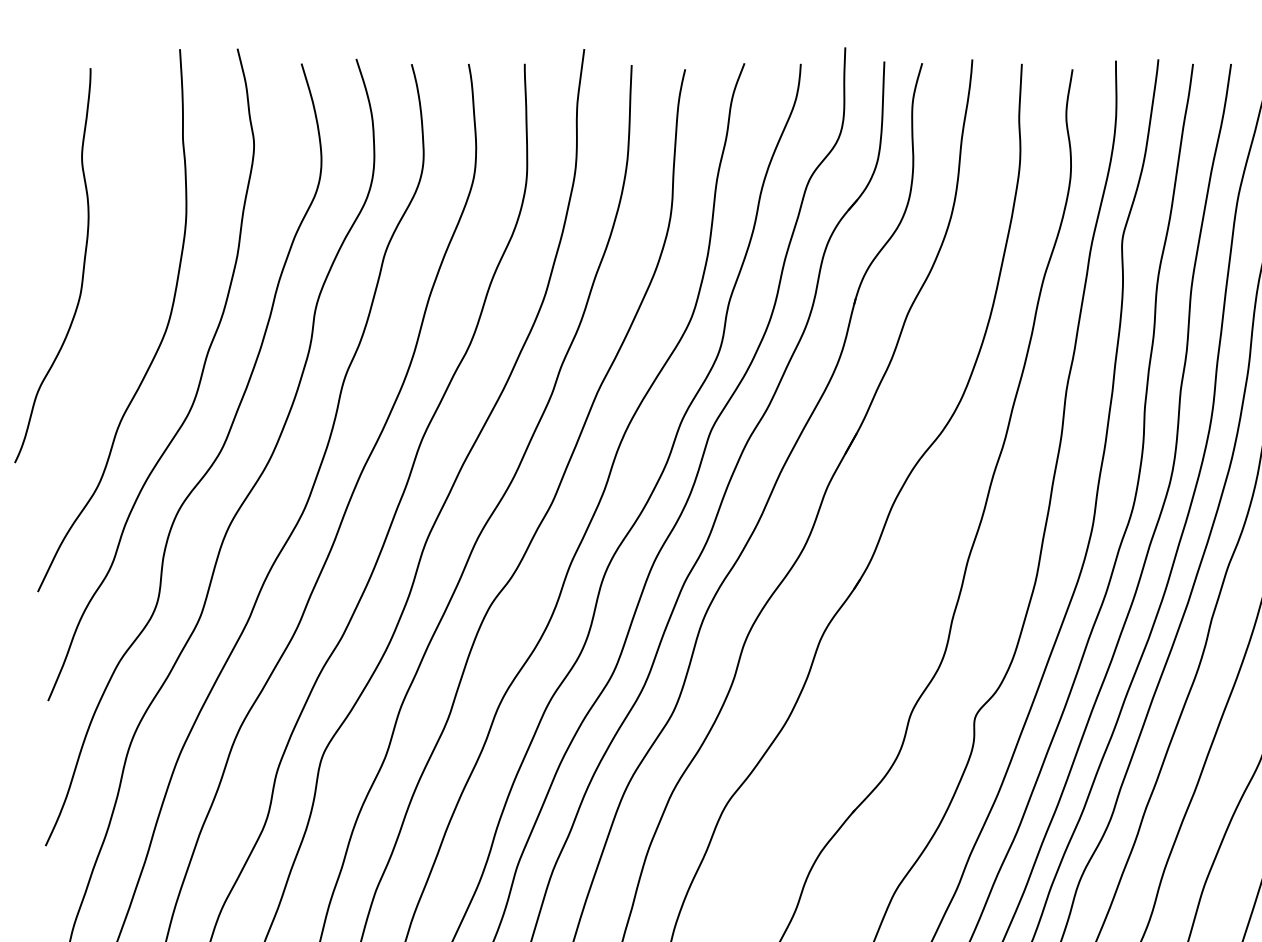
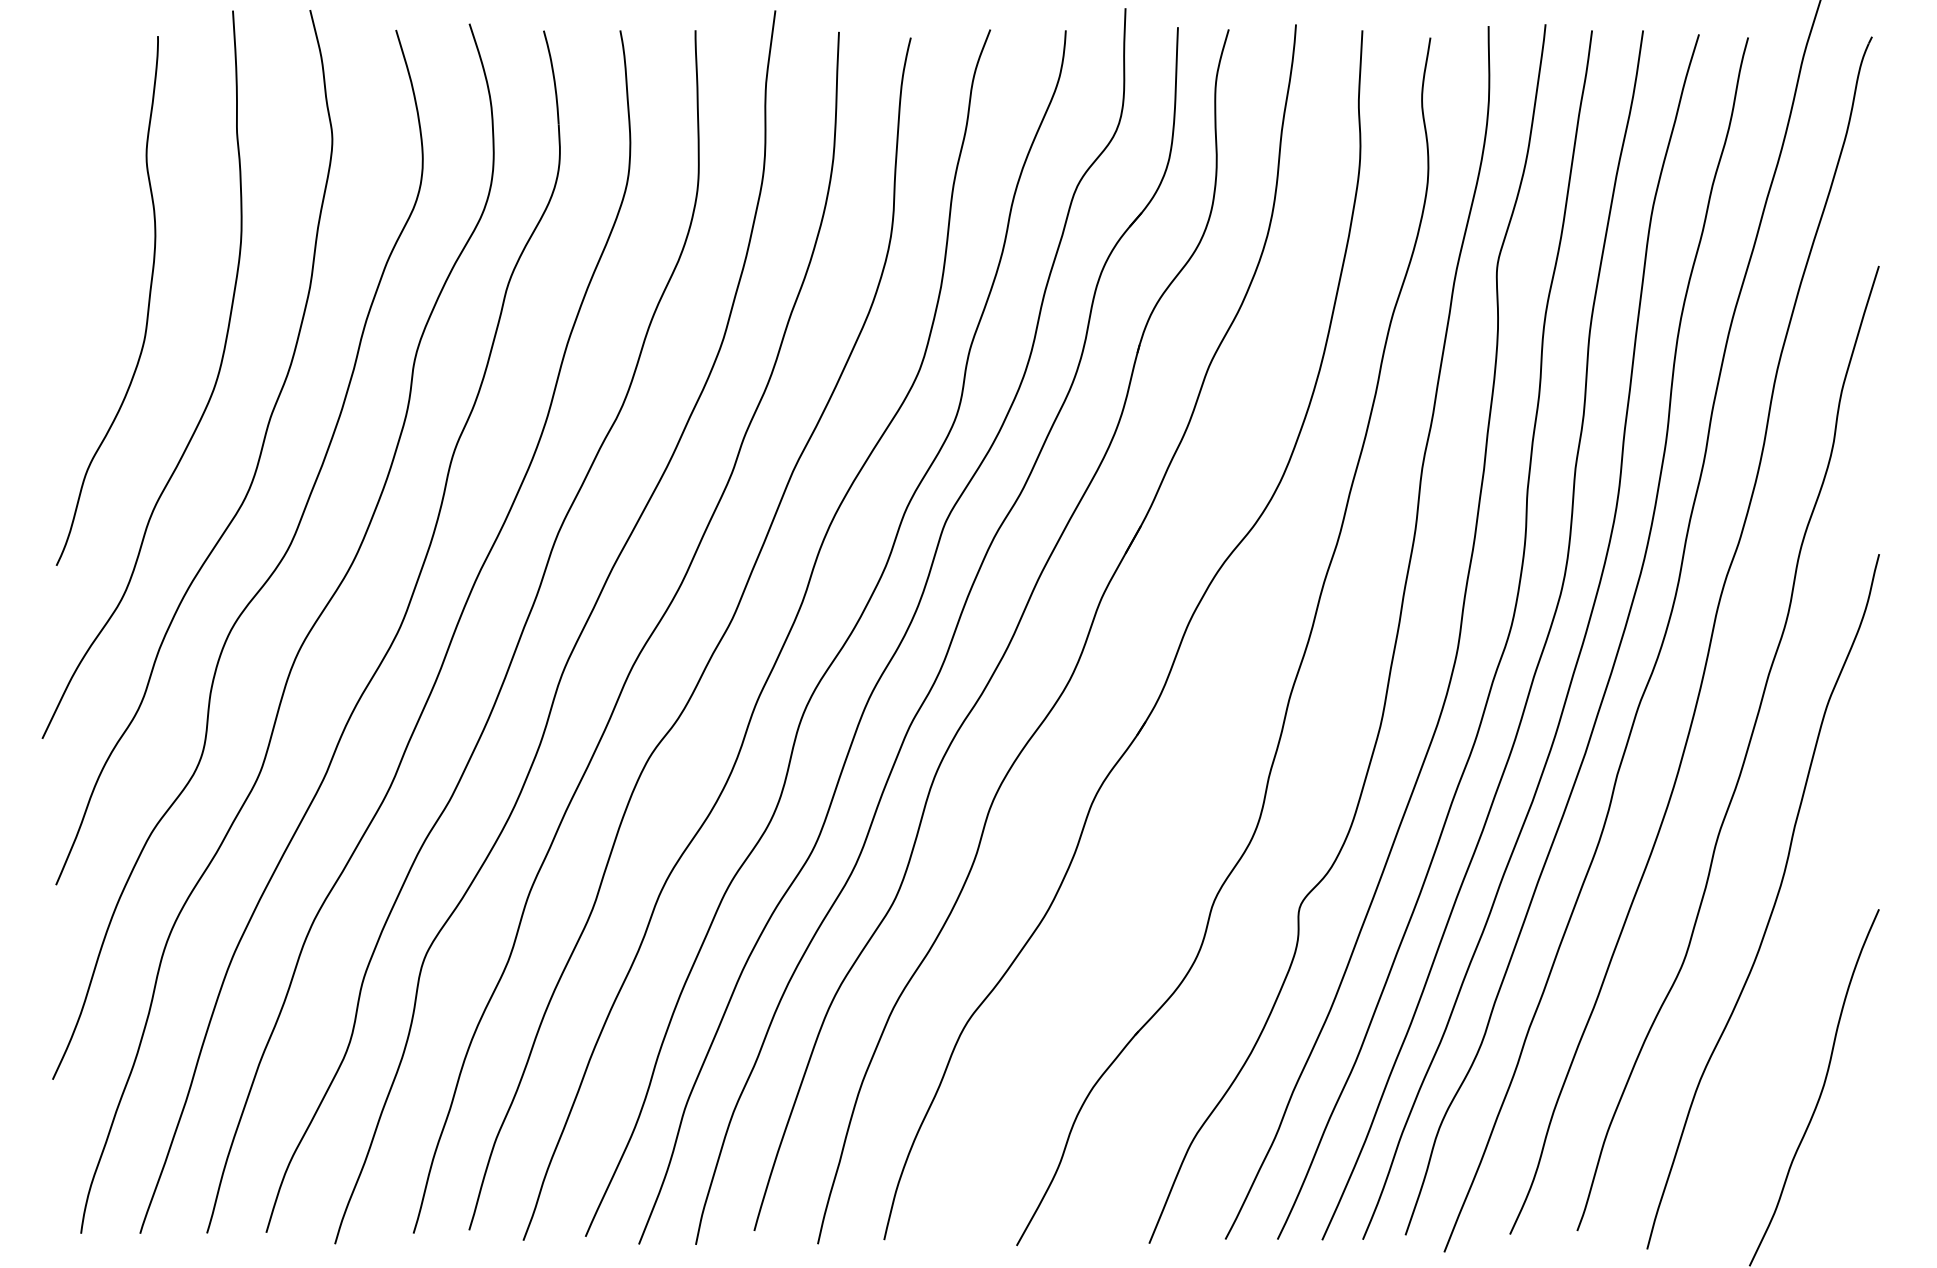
curve: (82, 269) -> (147, 306), moved

